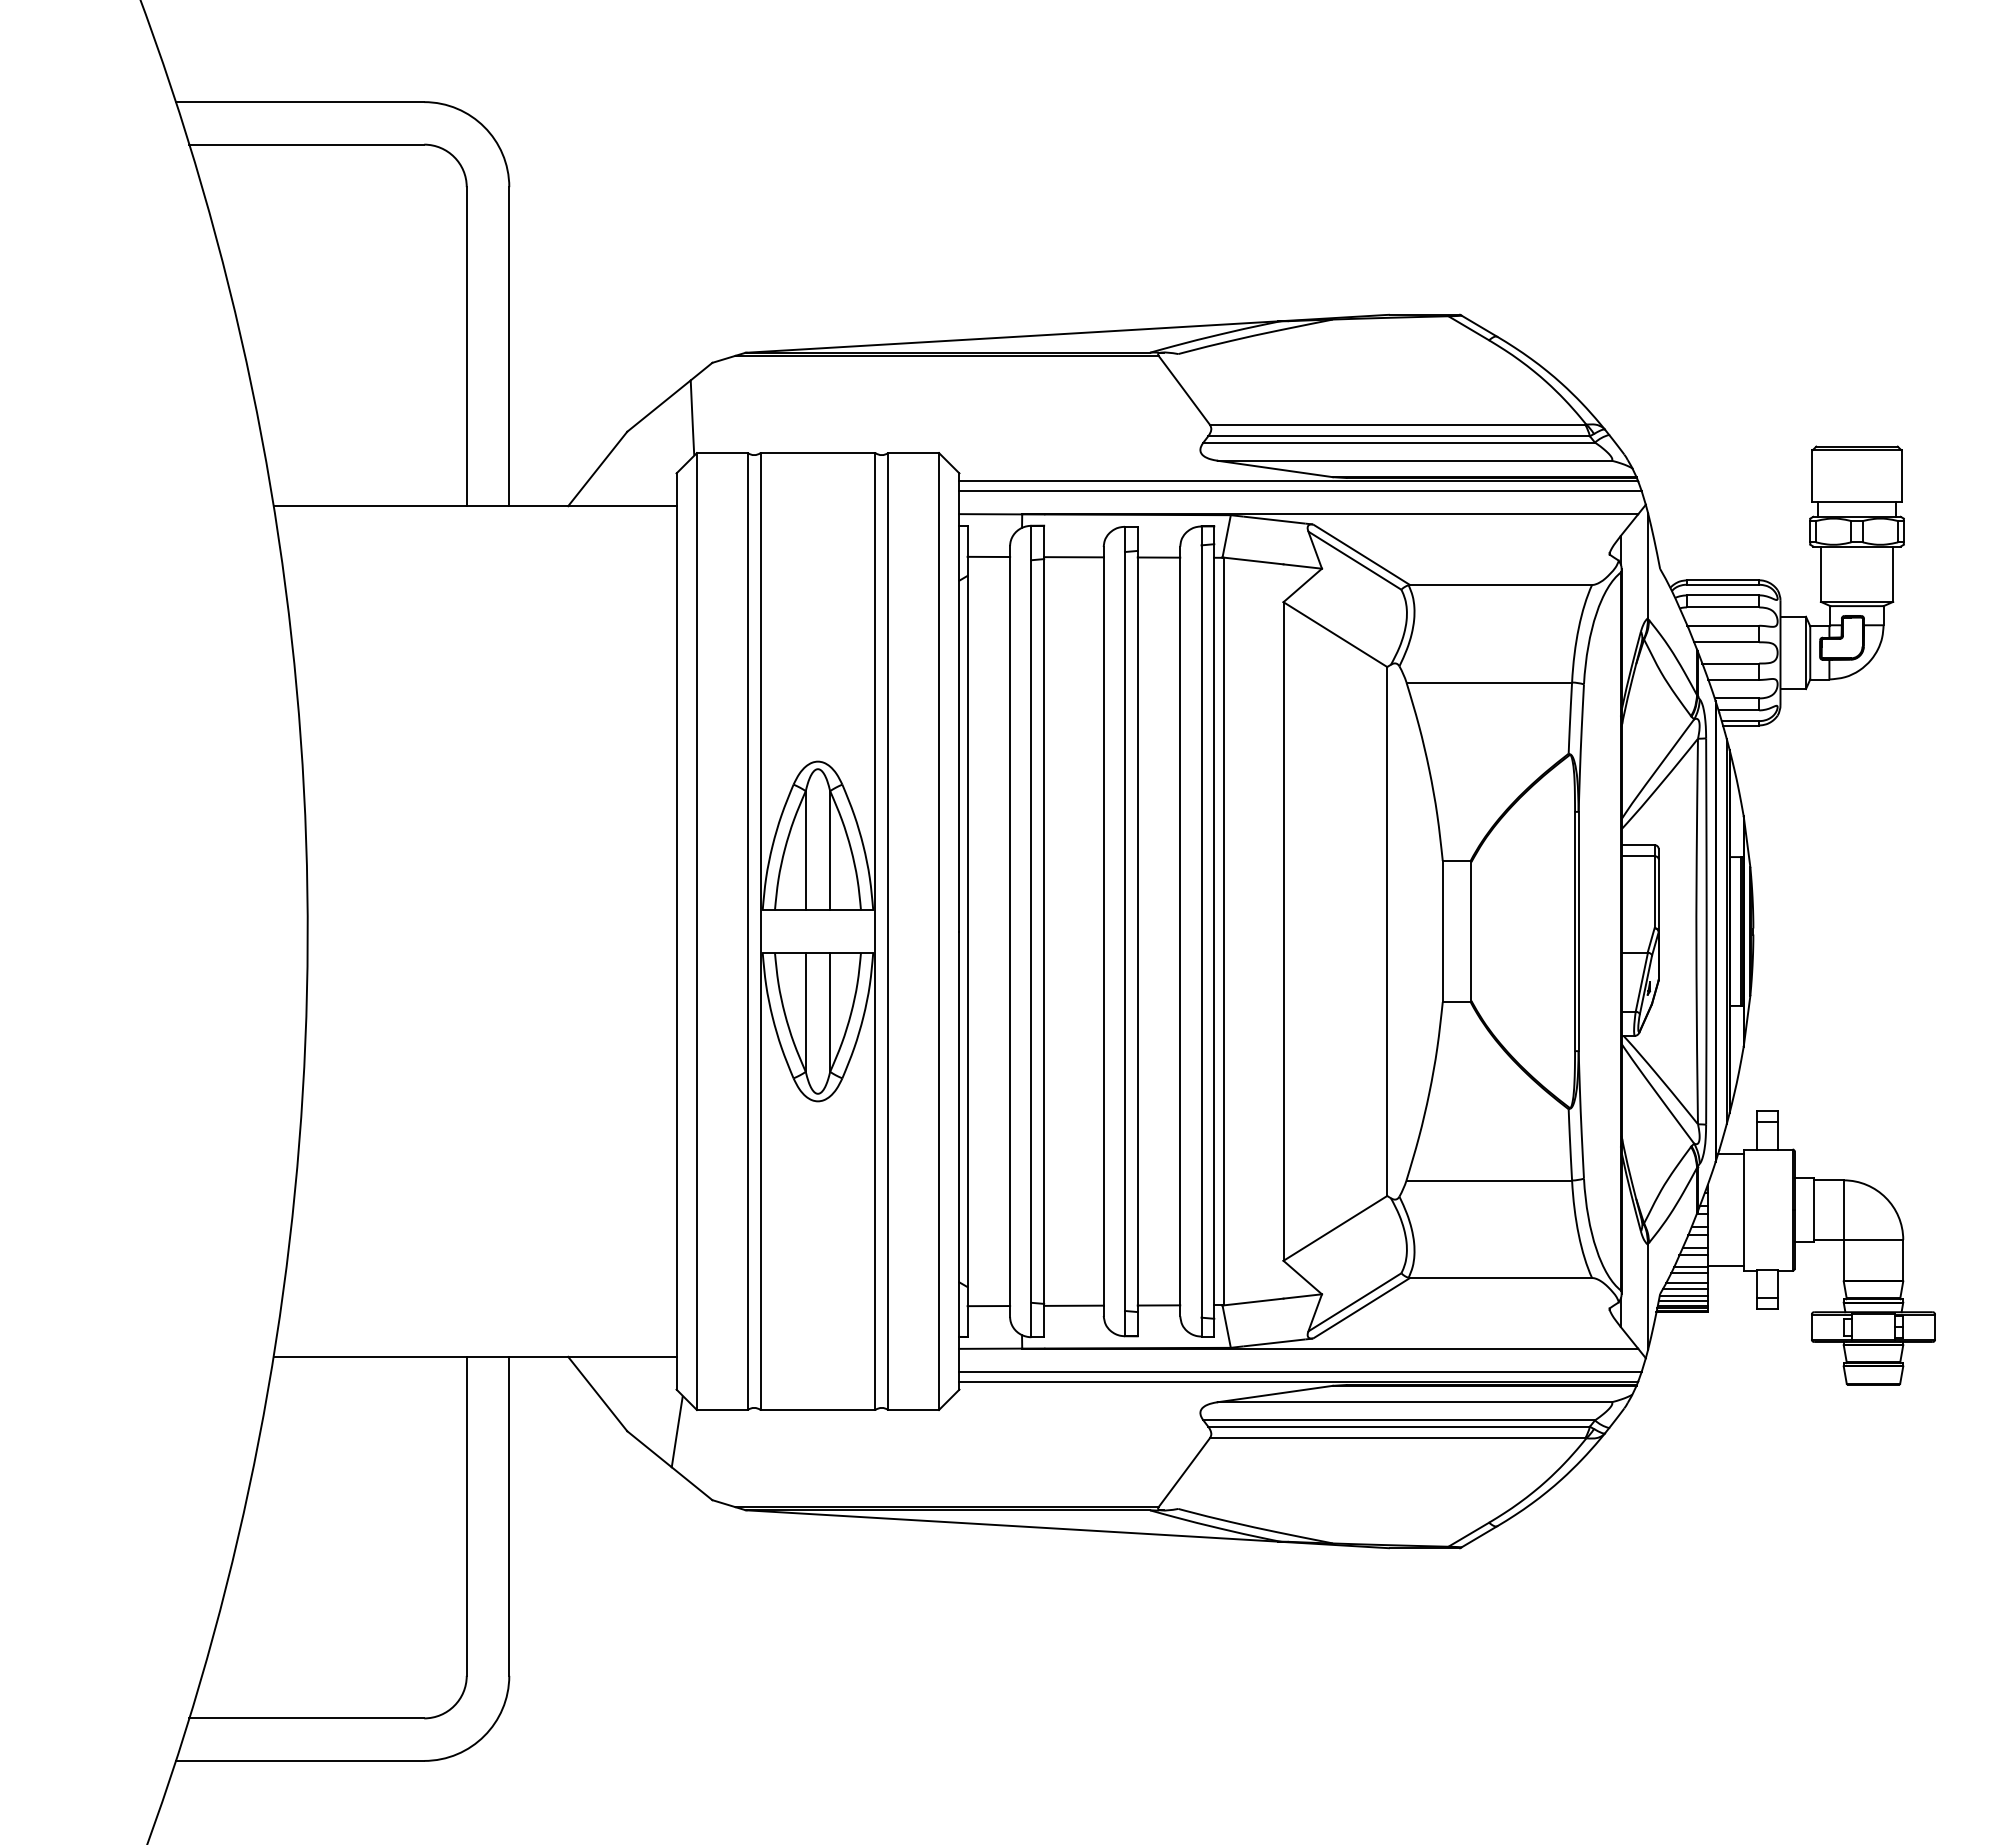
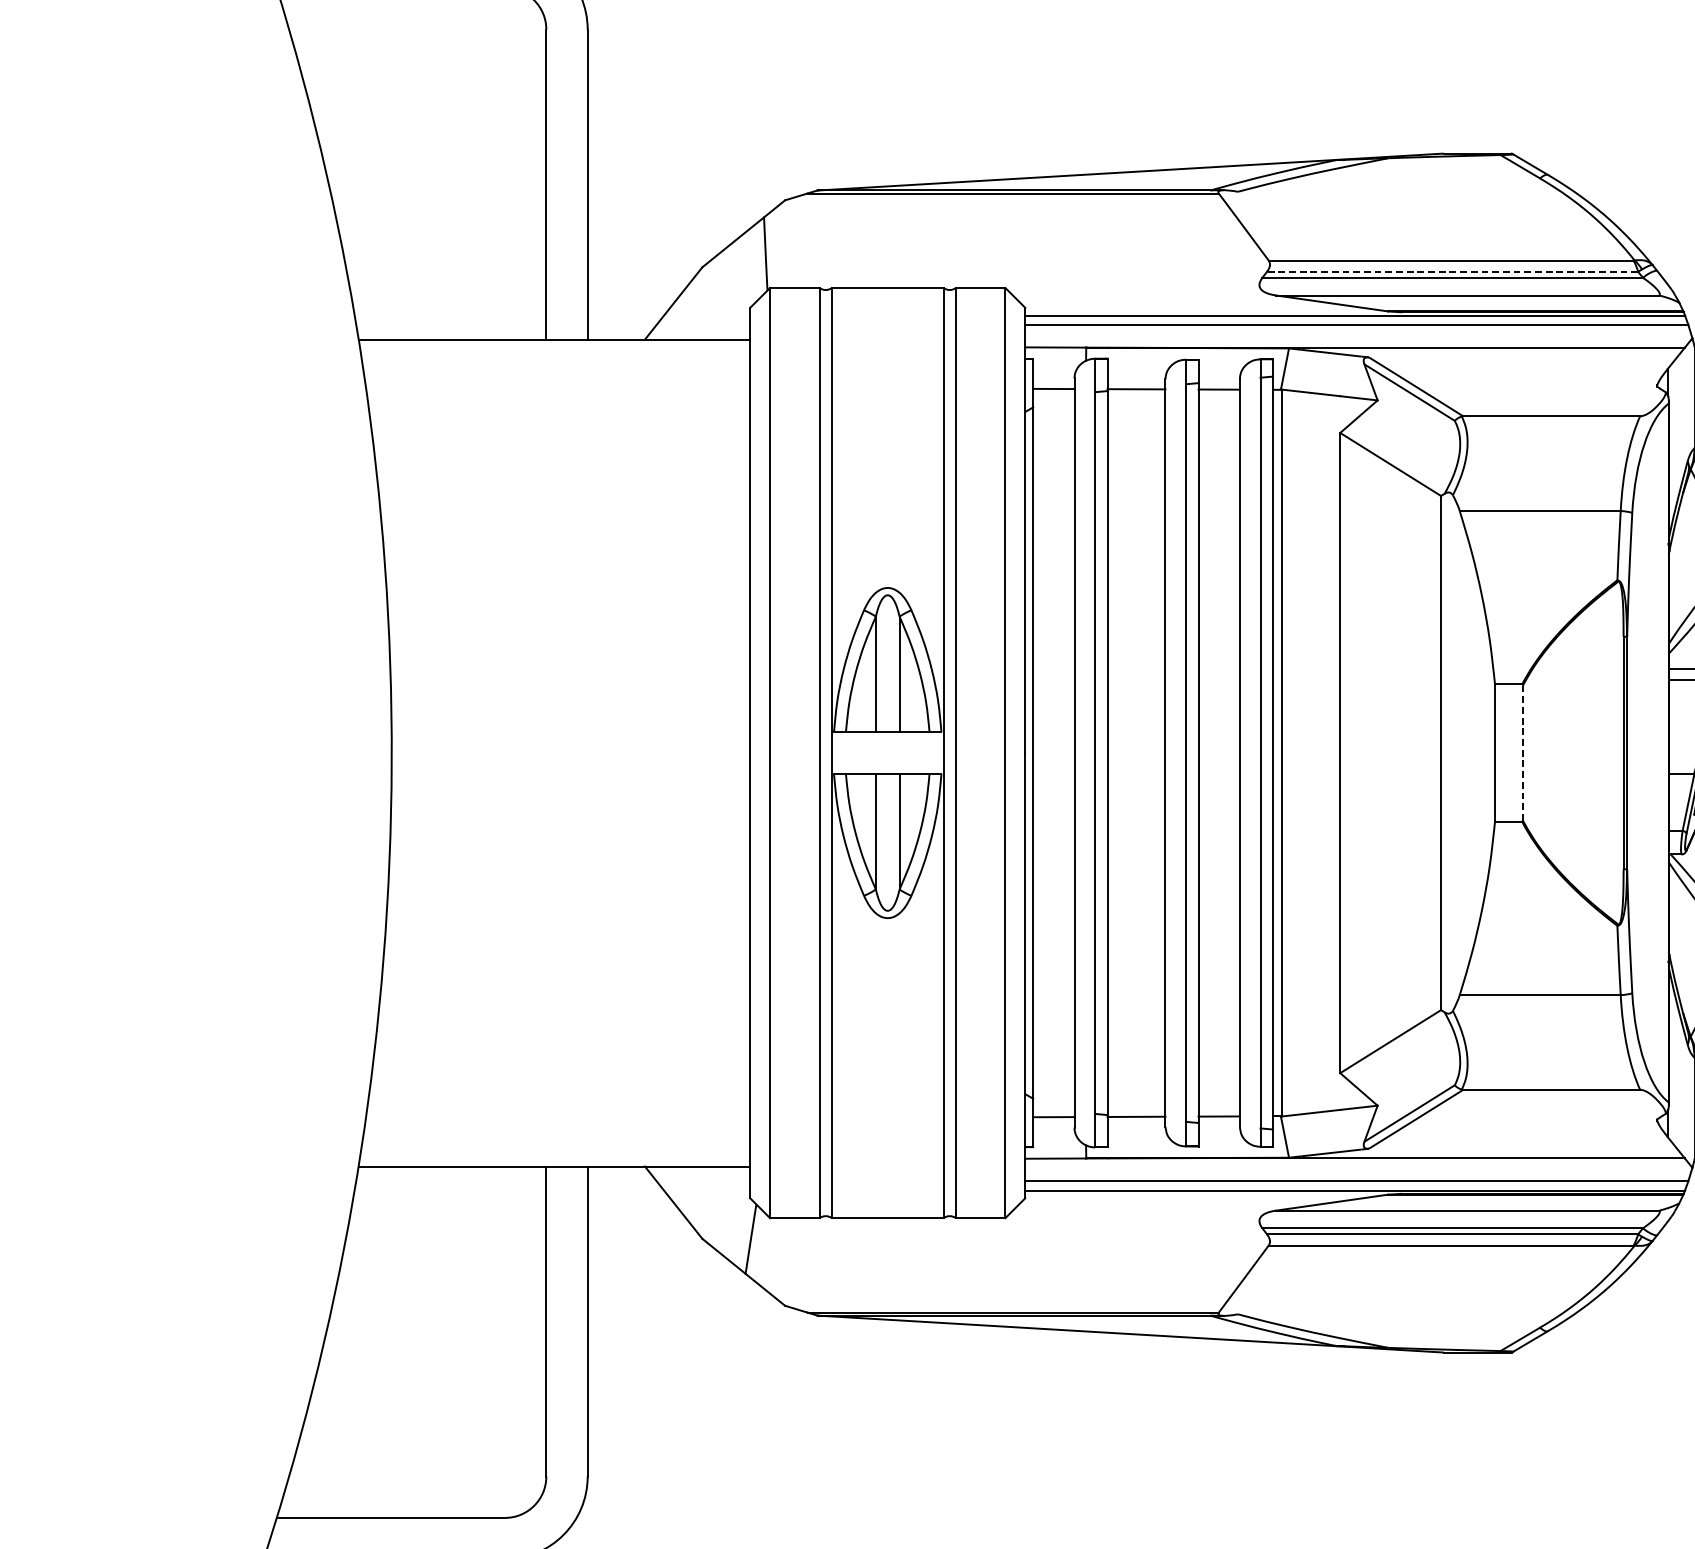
line: (1399, 436) -> (1452, 271), solid -> dashed
line: (1471, 932) -> (1522, 754), solid -> dashed

